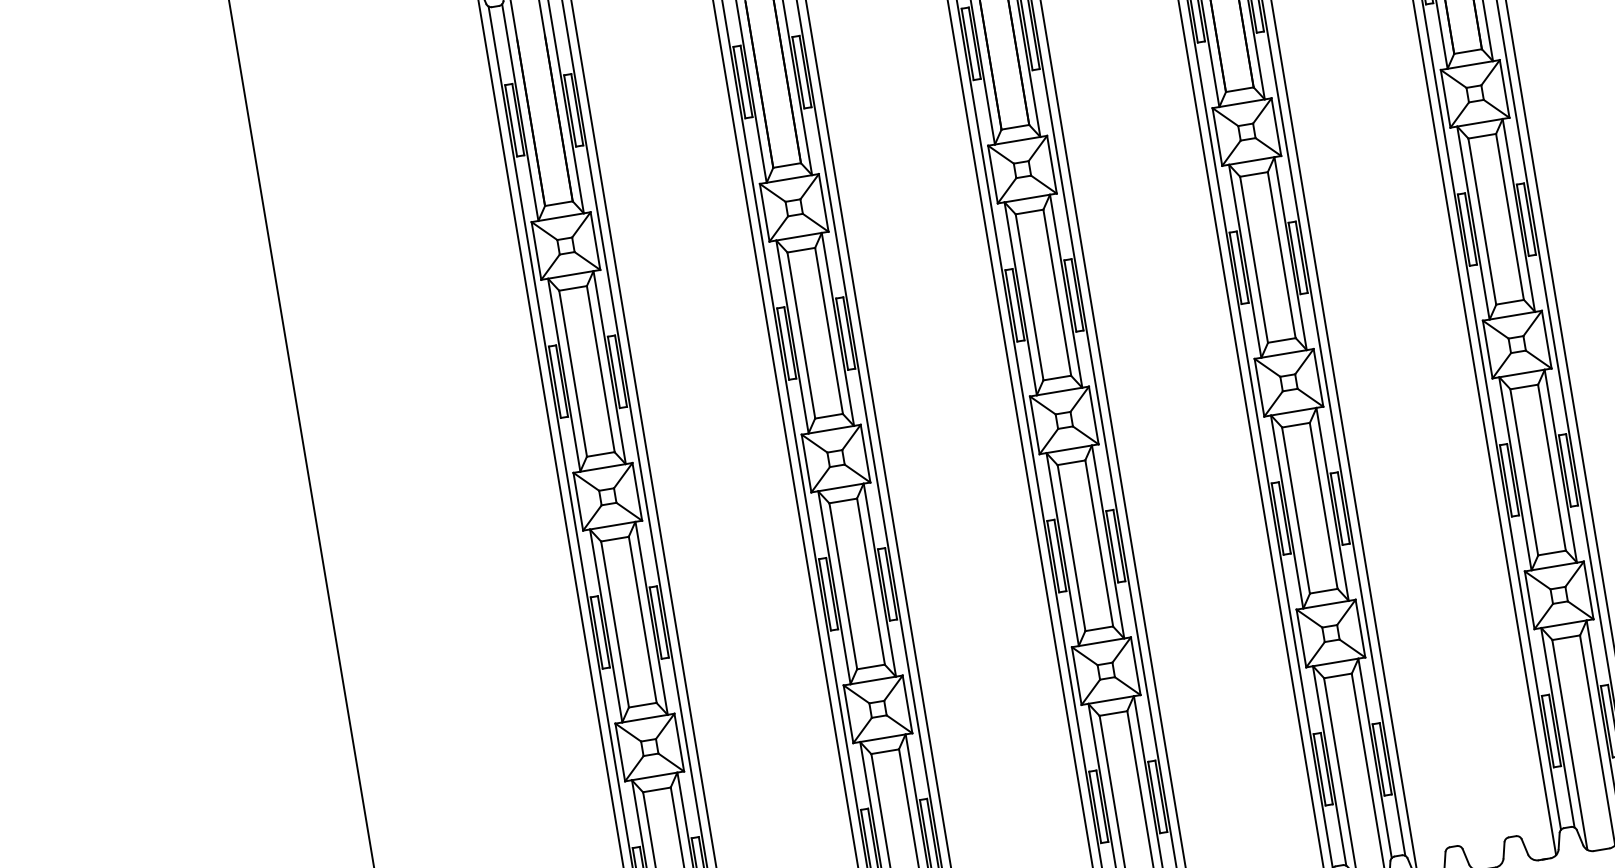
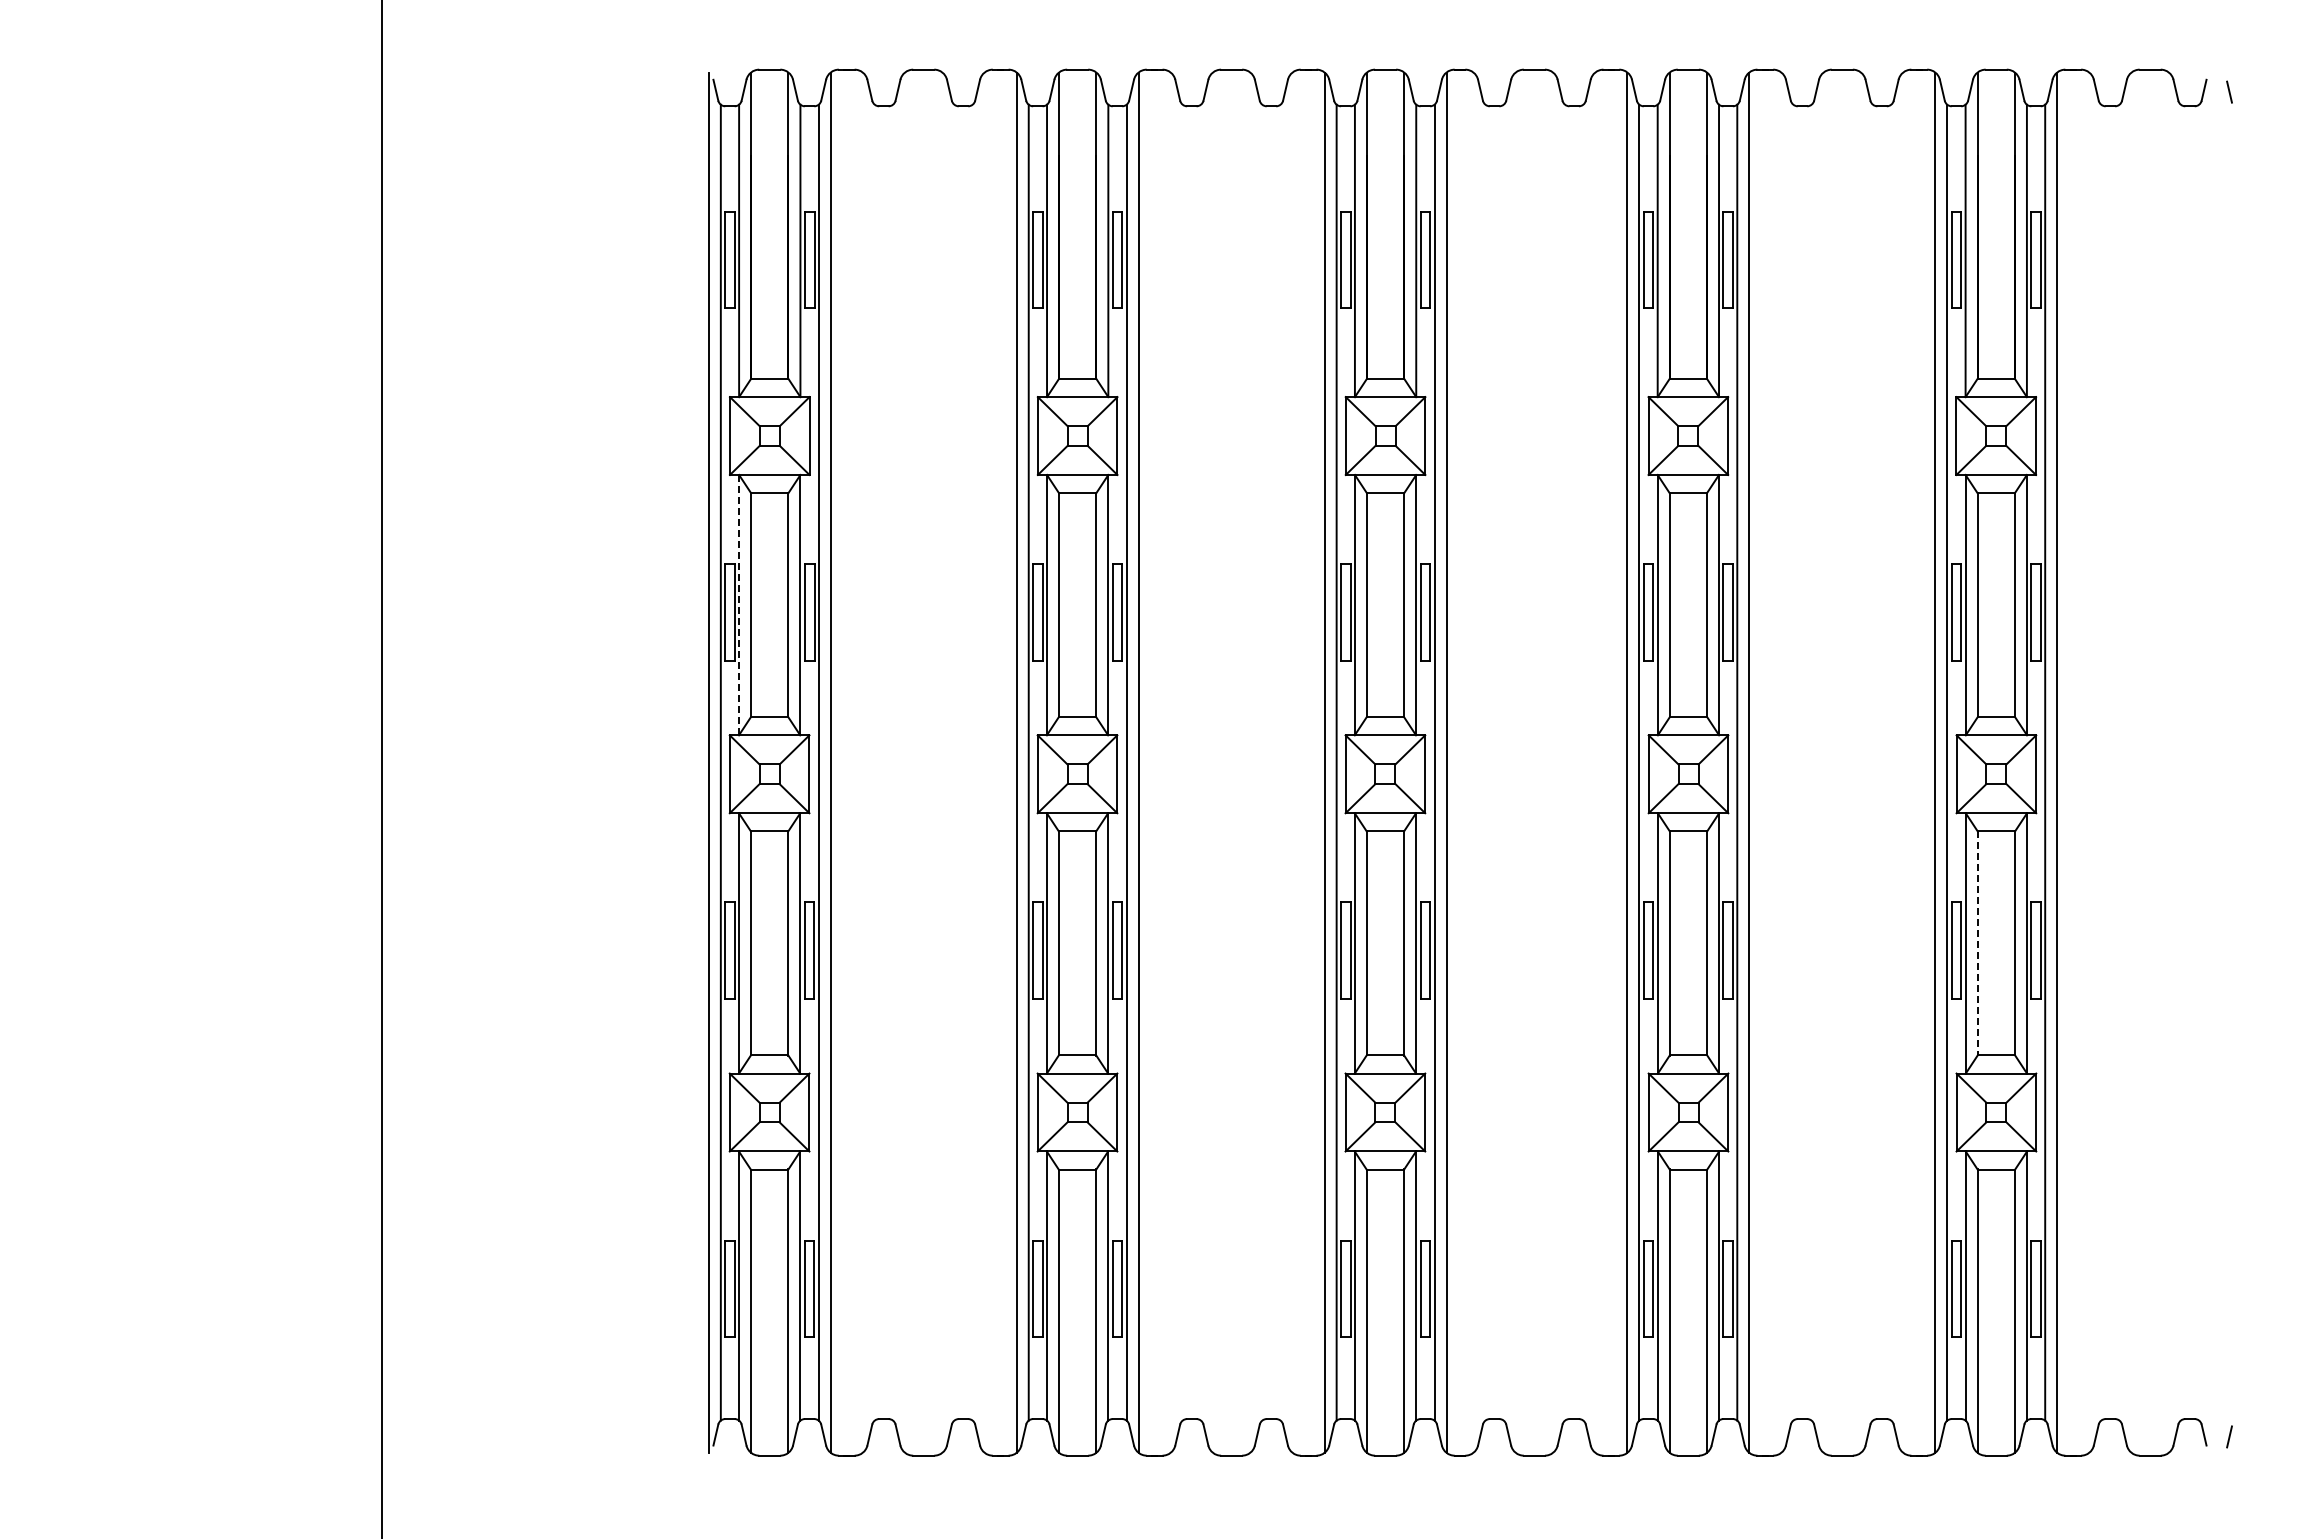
line: (564, 375) -> (739, 605), solid -> dashed
line: (1524, 472) -> (1977, 943), solid -> dashed

